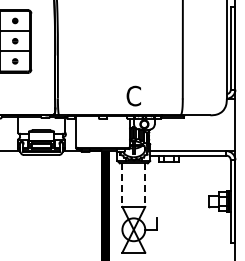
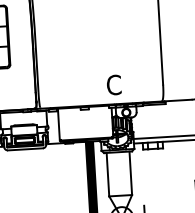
line: (122, 185) -> (108, 175), dashed -> solid
line: (145, 185) -> (131, 173), dashed -> solid

